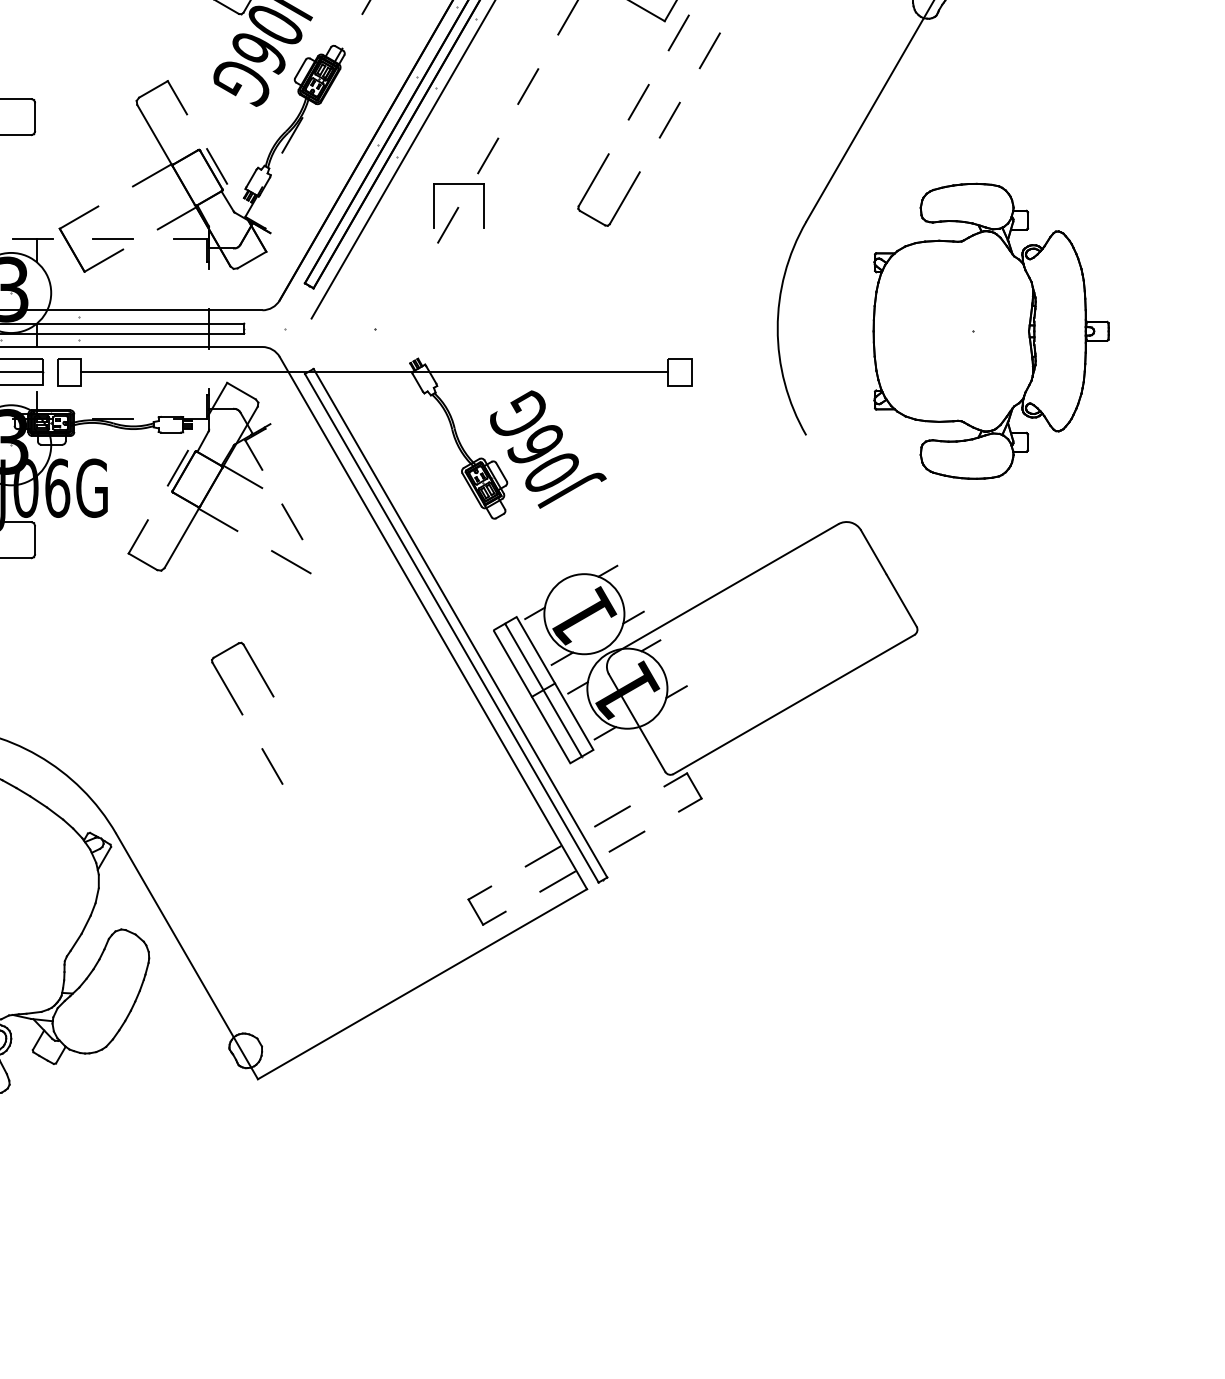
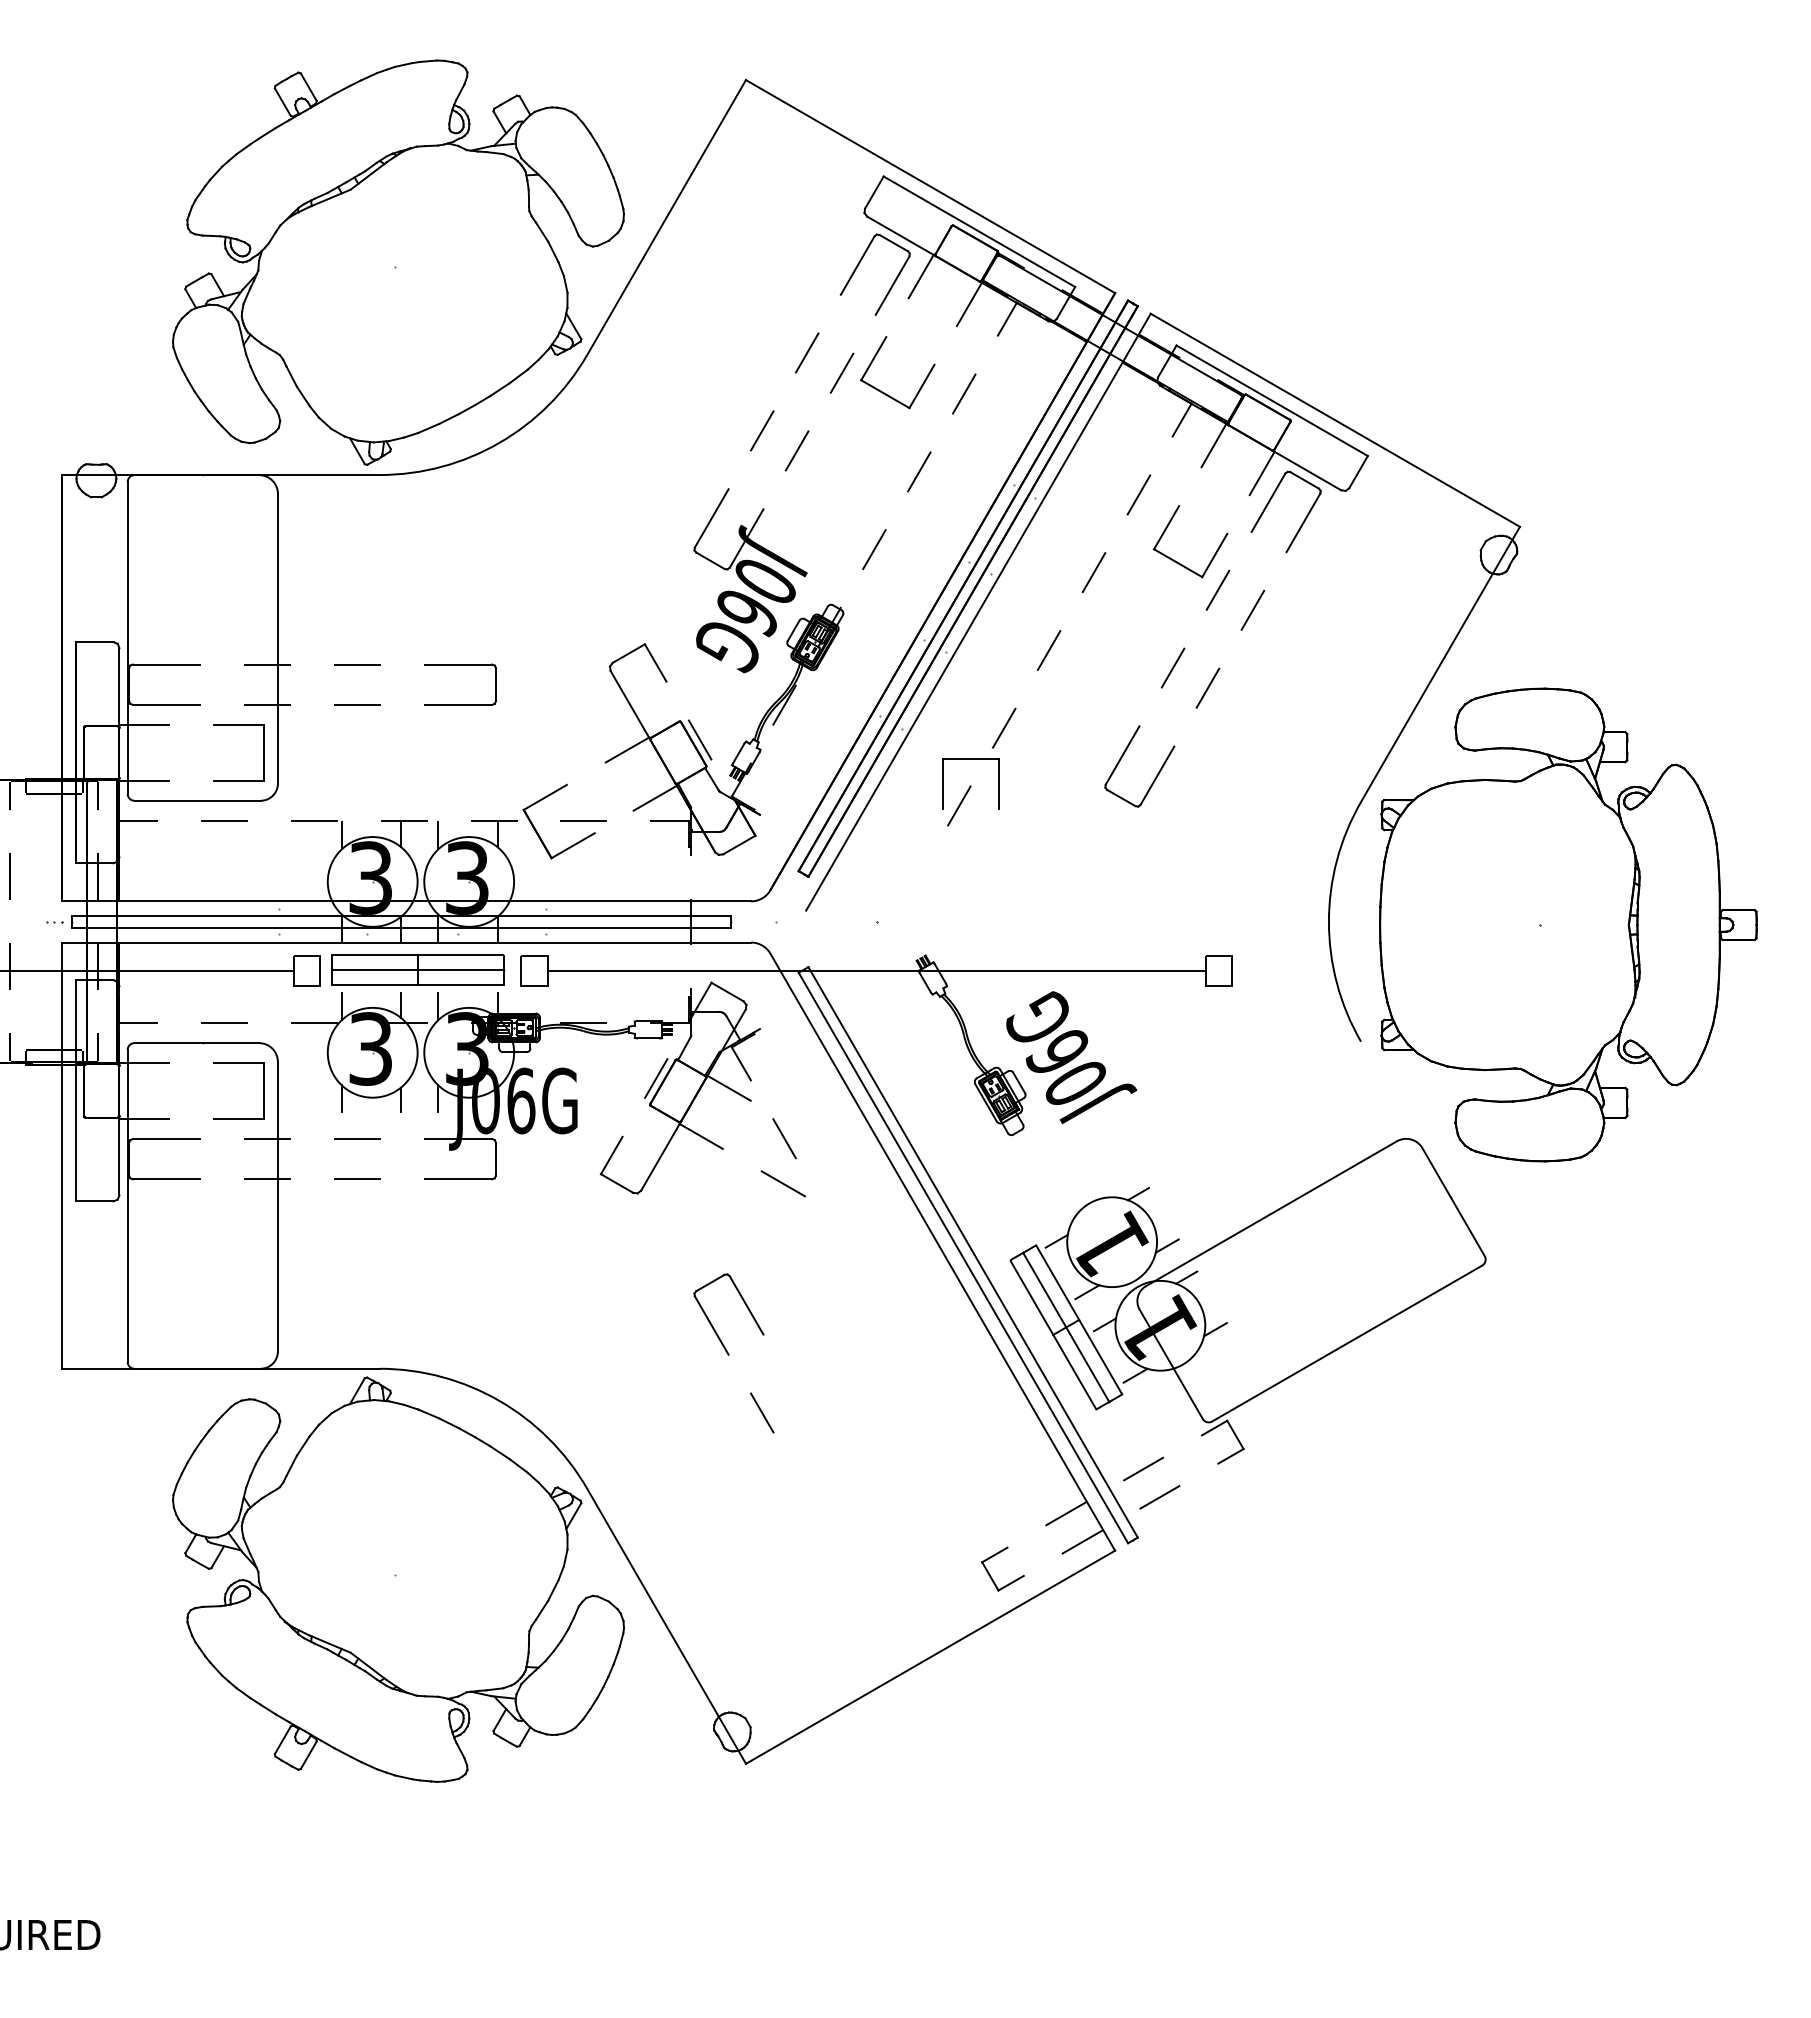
part: (991, 330) -> (1568, 924), size x1.43

